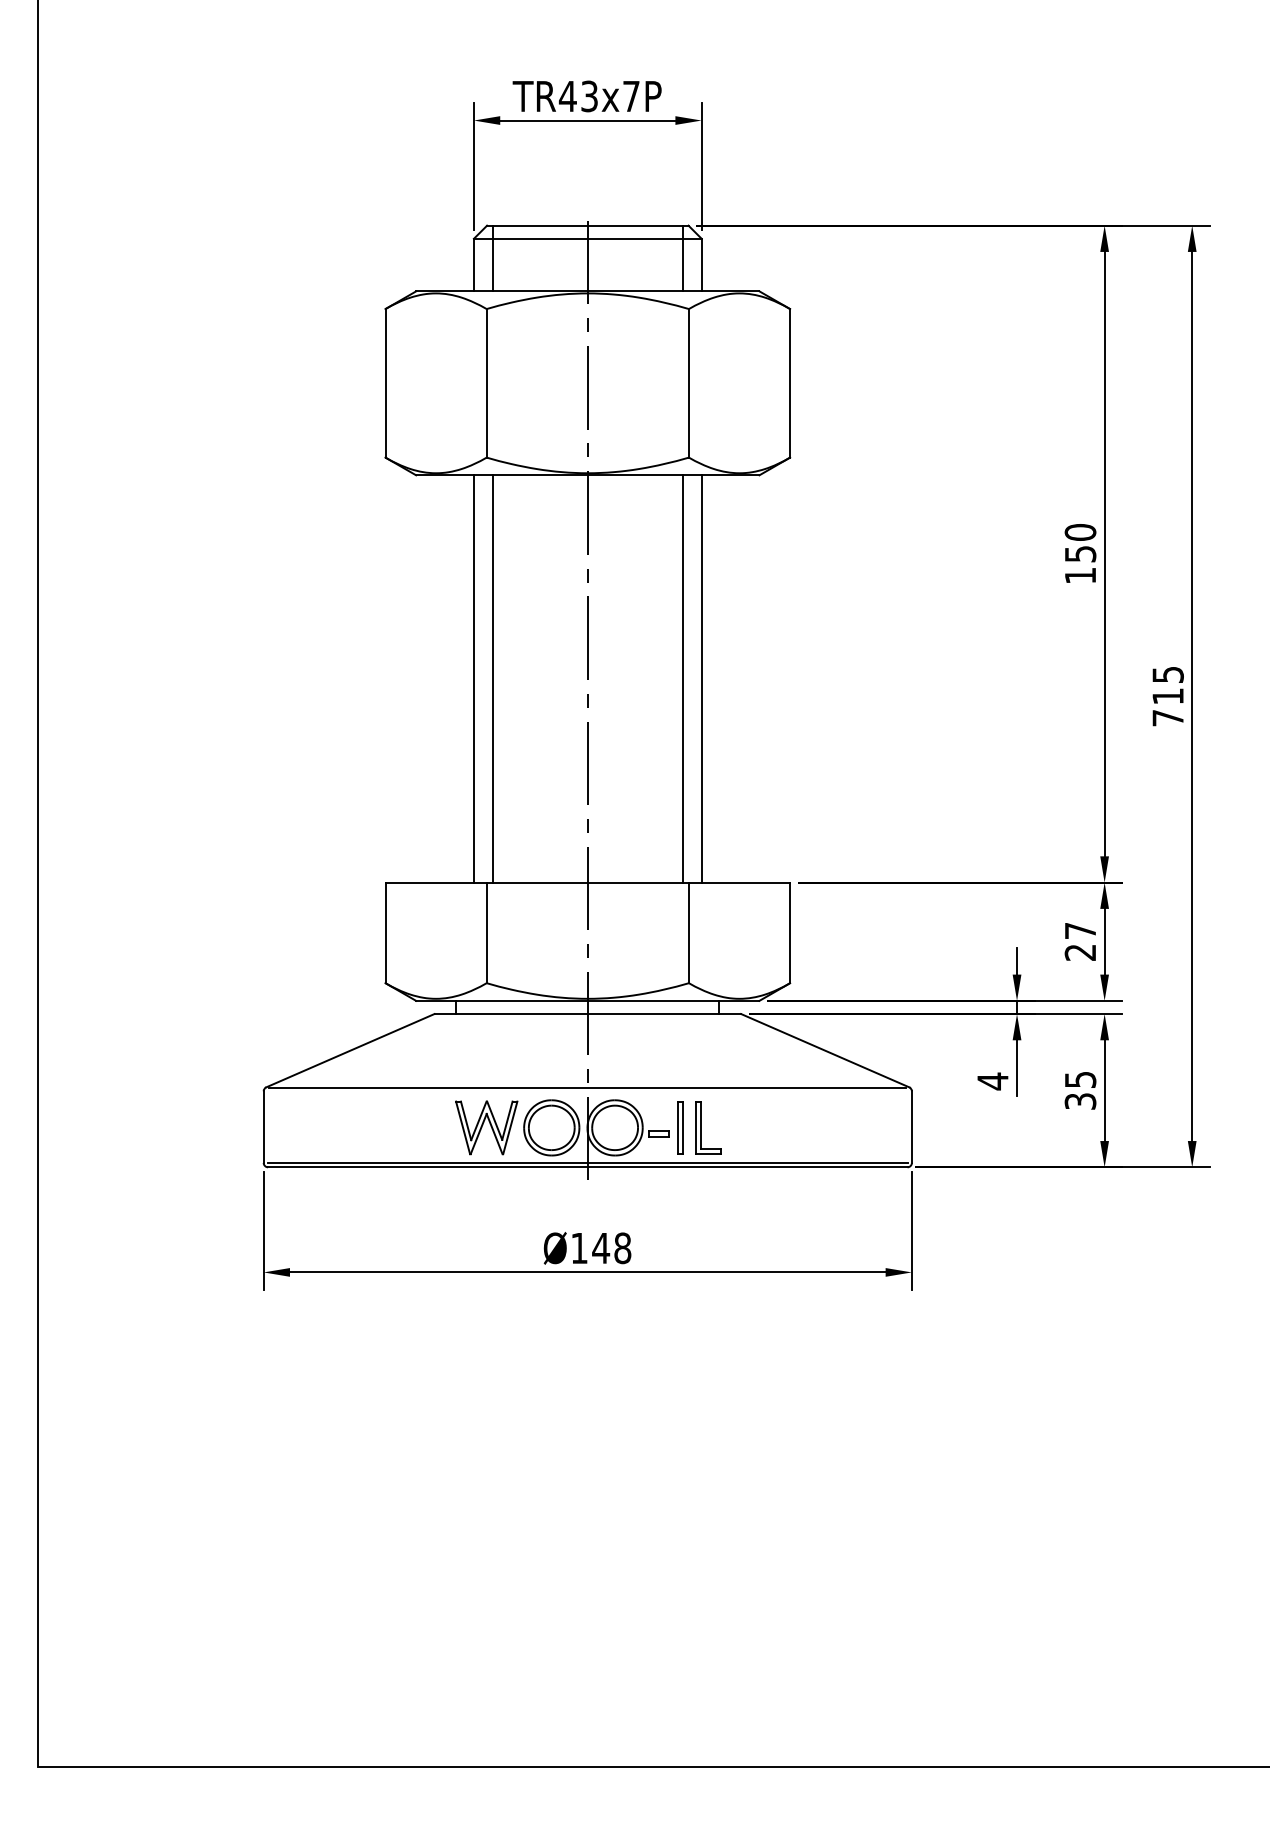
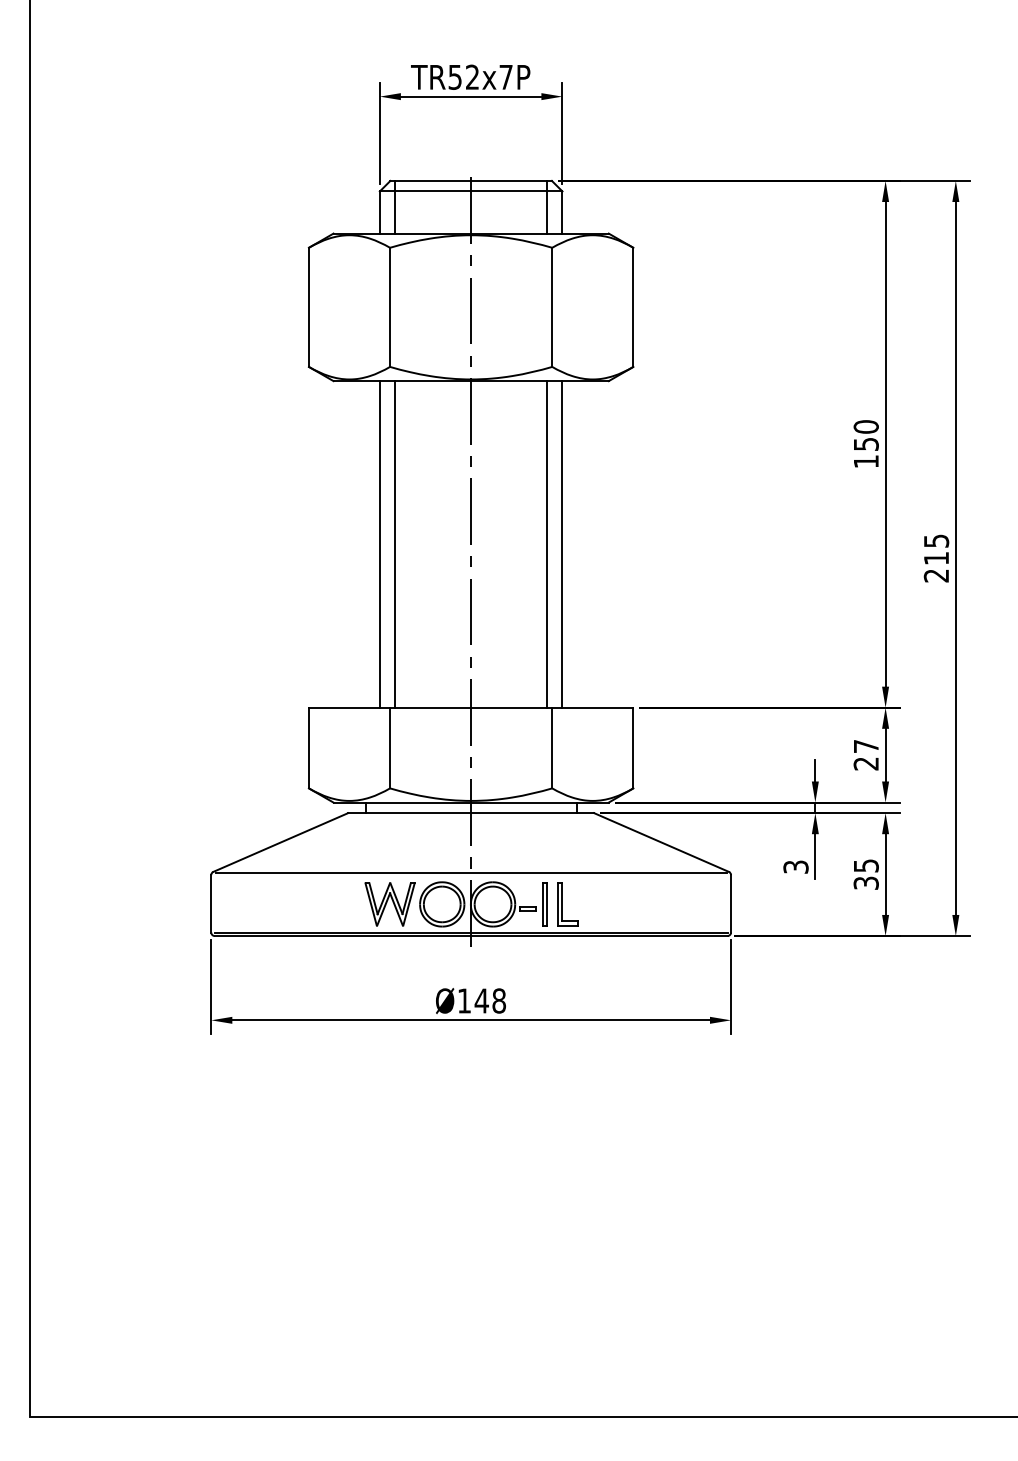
text: (577, 96) -> (462, 77), TR43x7P -> TR52x7P
text: (1167, 718) -> (936, 576), 715 -> 215
text: (992, 1081) -> (795, 867), 4 -> 3

